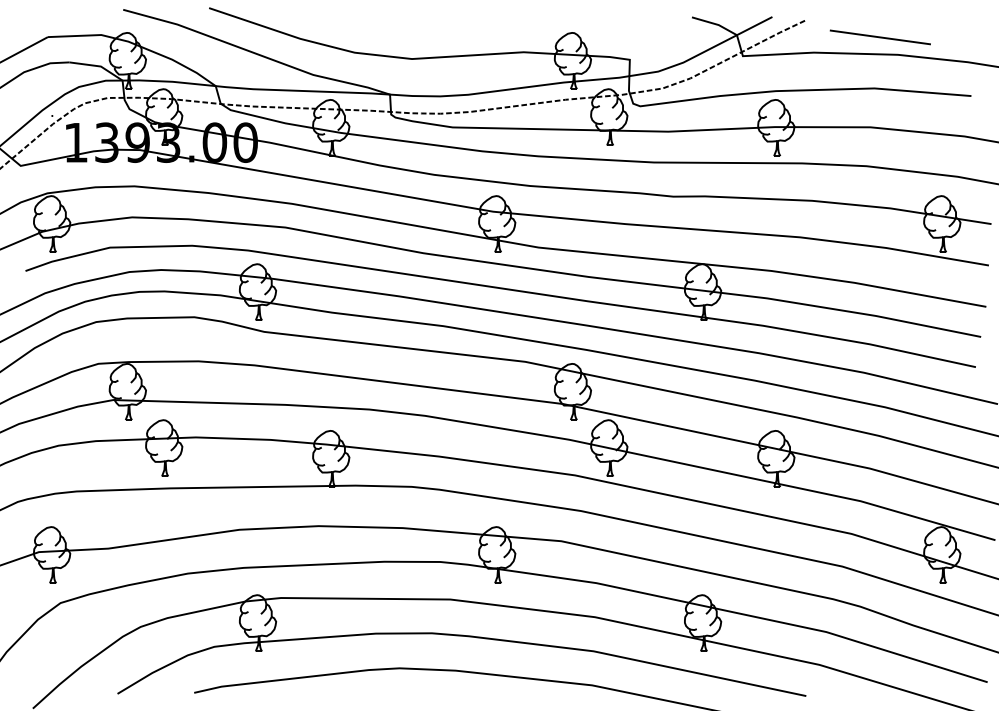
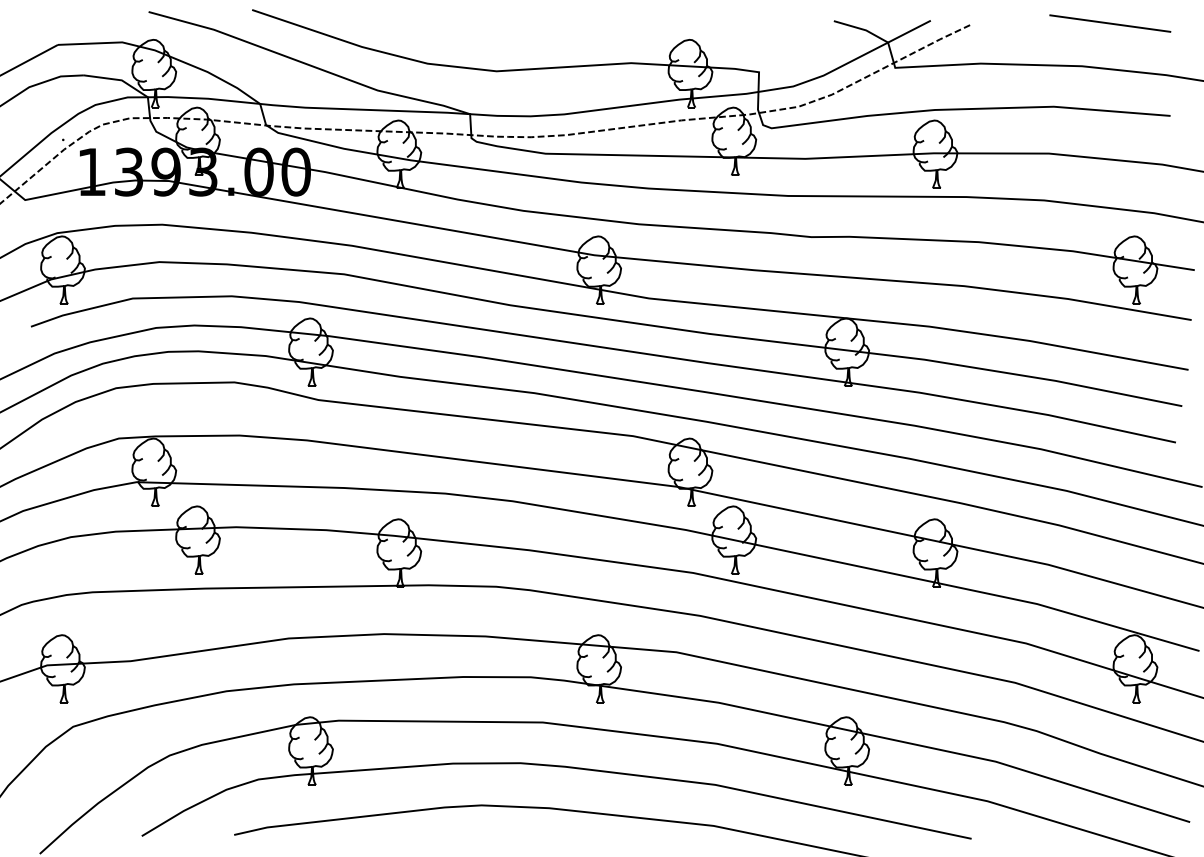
line: (879, 37) -> (1109, 23), moved

